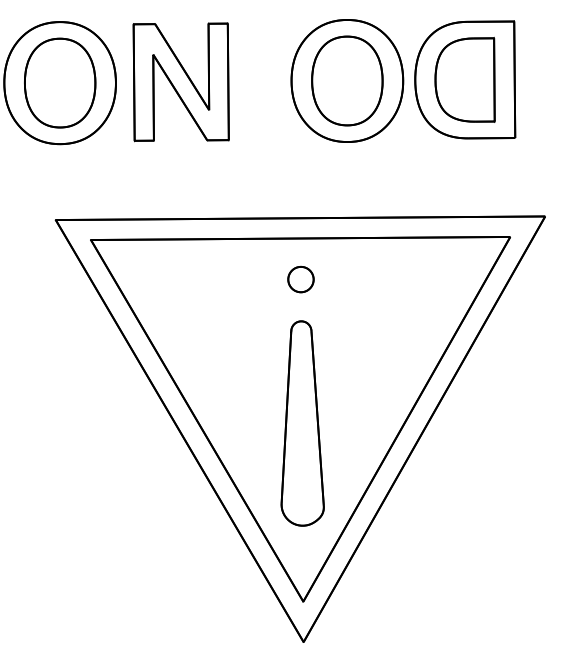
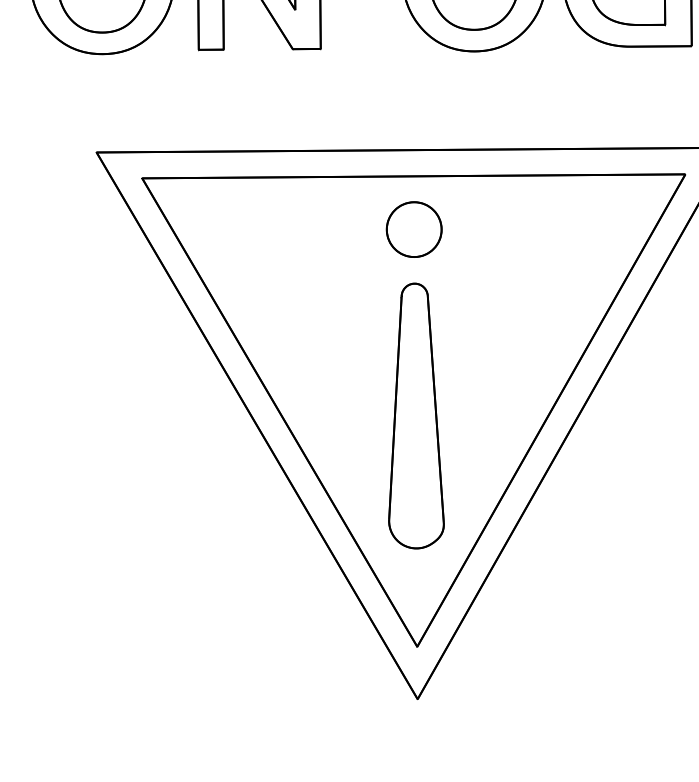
part: (300, 279) -> (413, 229), size x1.67

